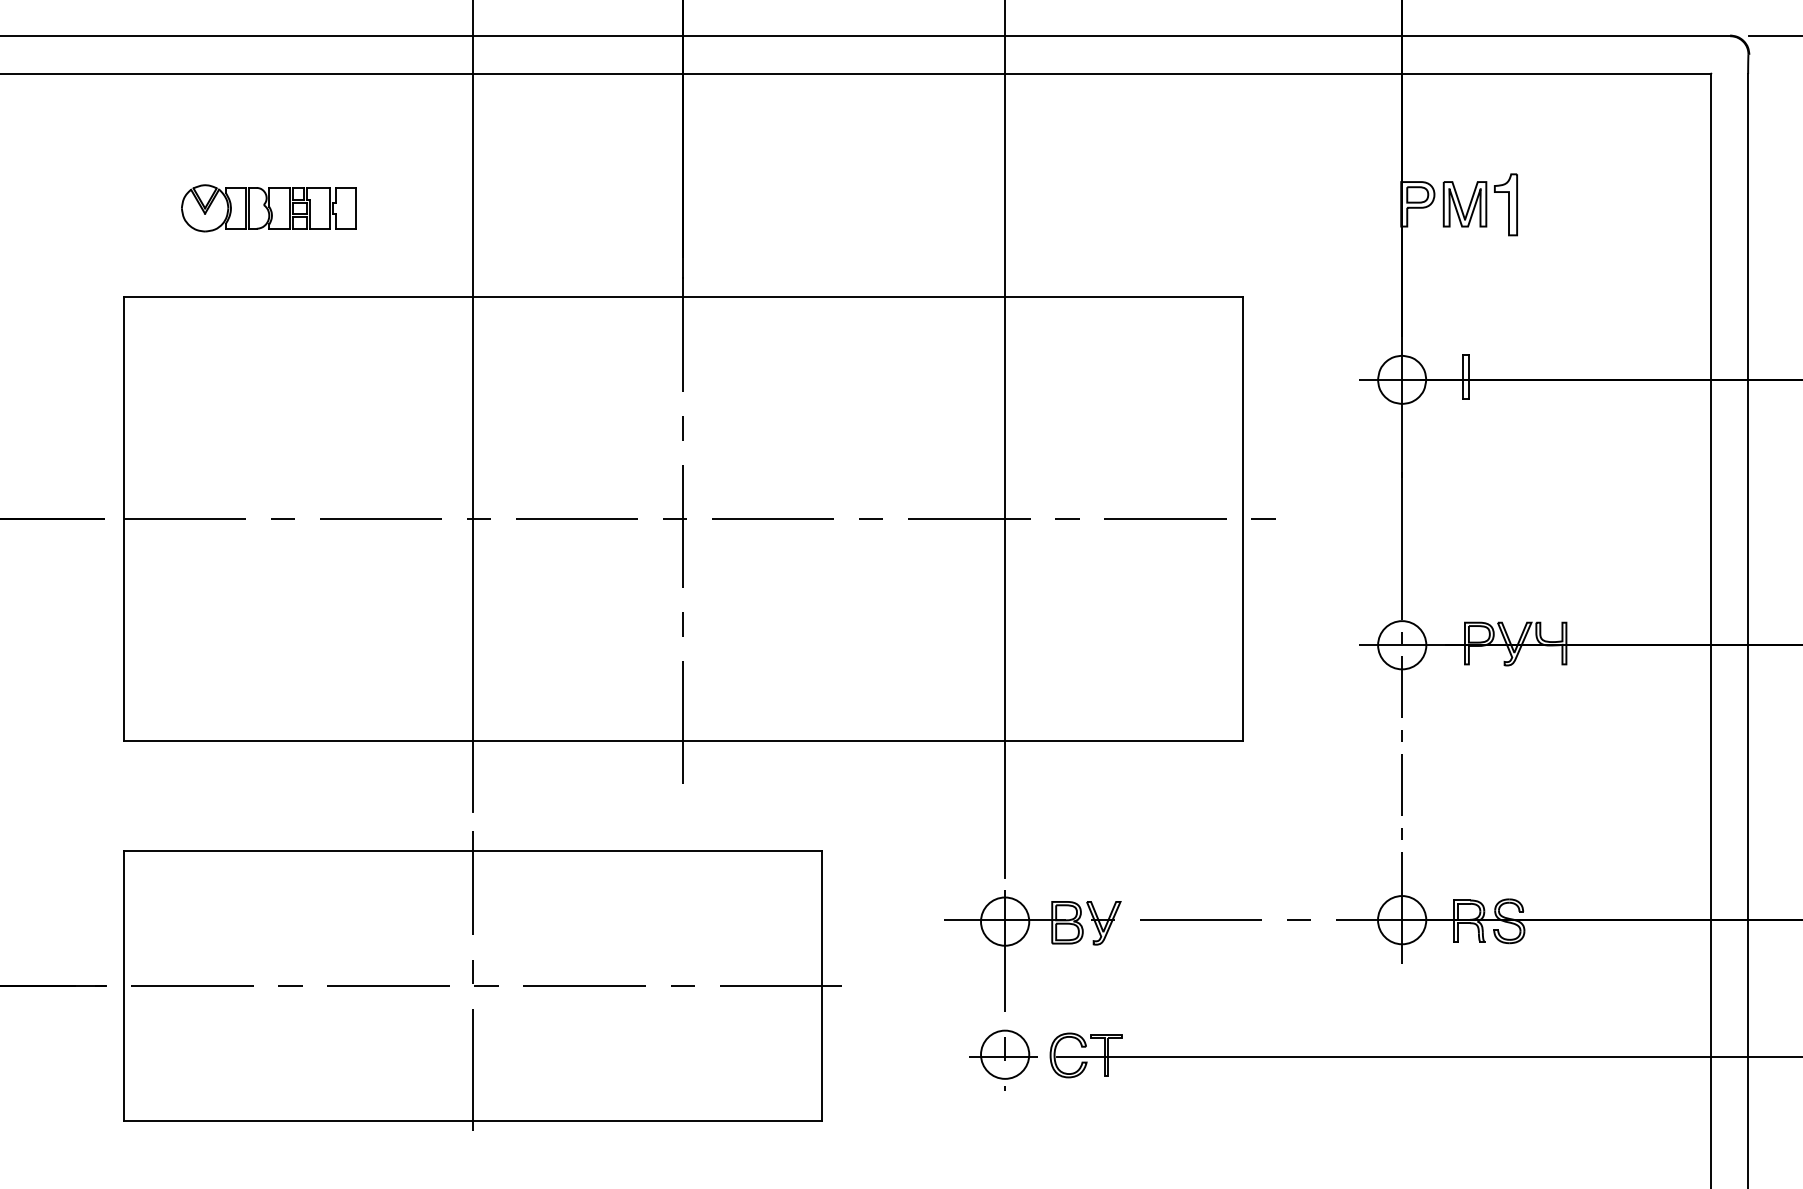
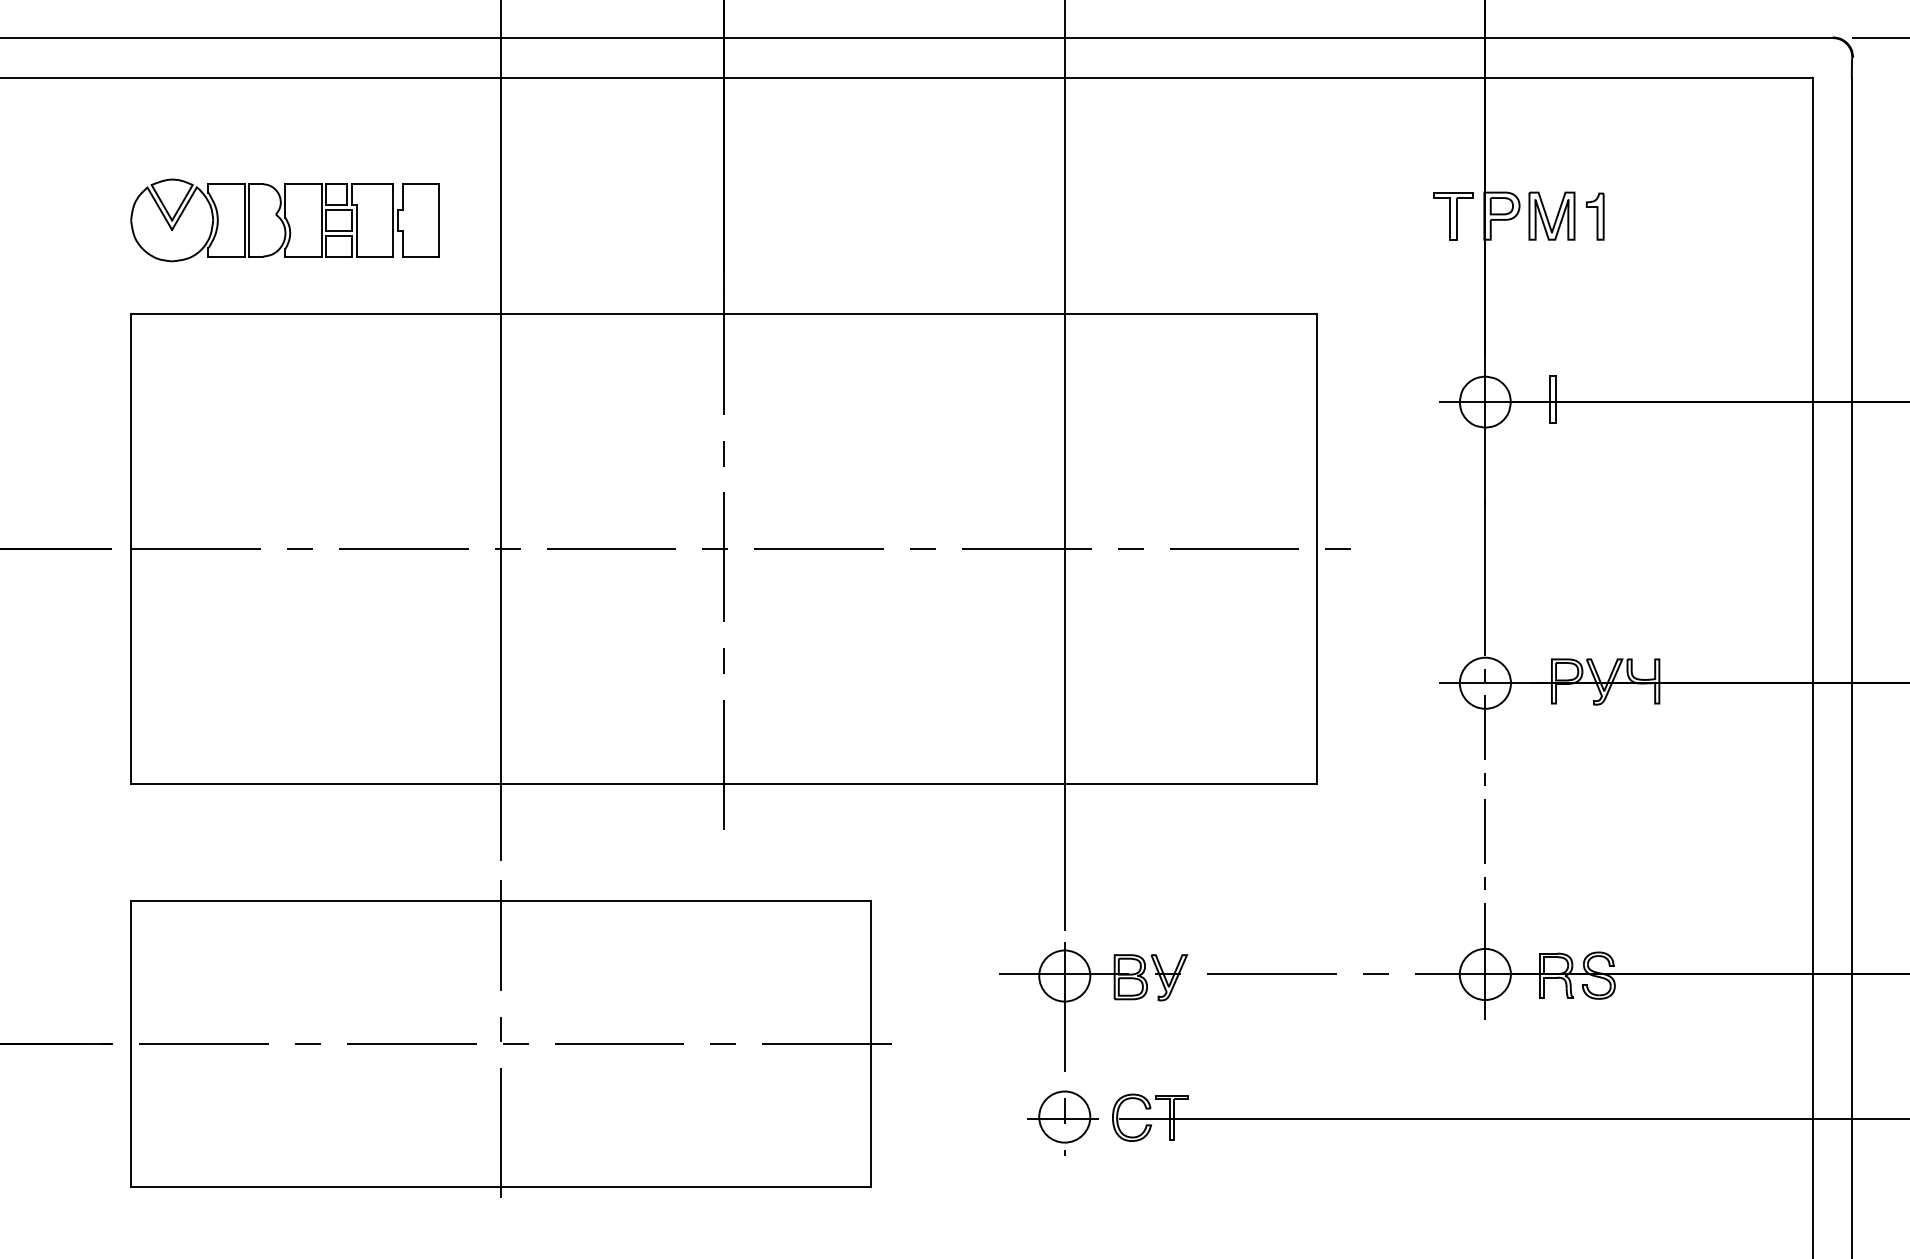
part: (1372, 204) -> (1453, 216), added
part: (1505, 204) -> (1594, 216), size x0.71
part: (268, 208) -> (284, 220), size x1.67

